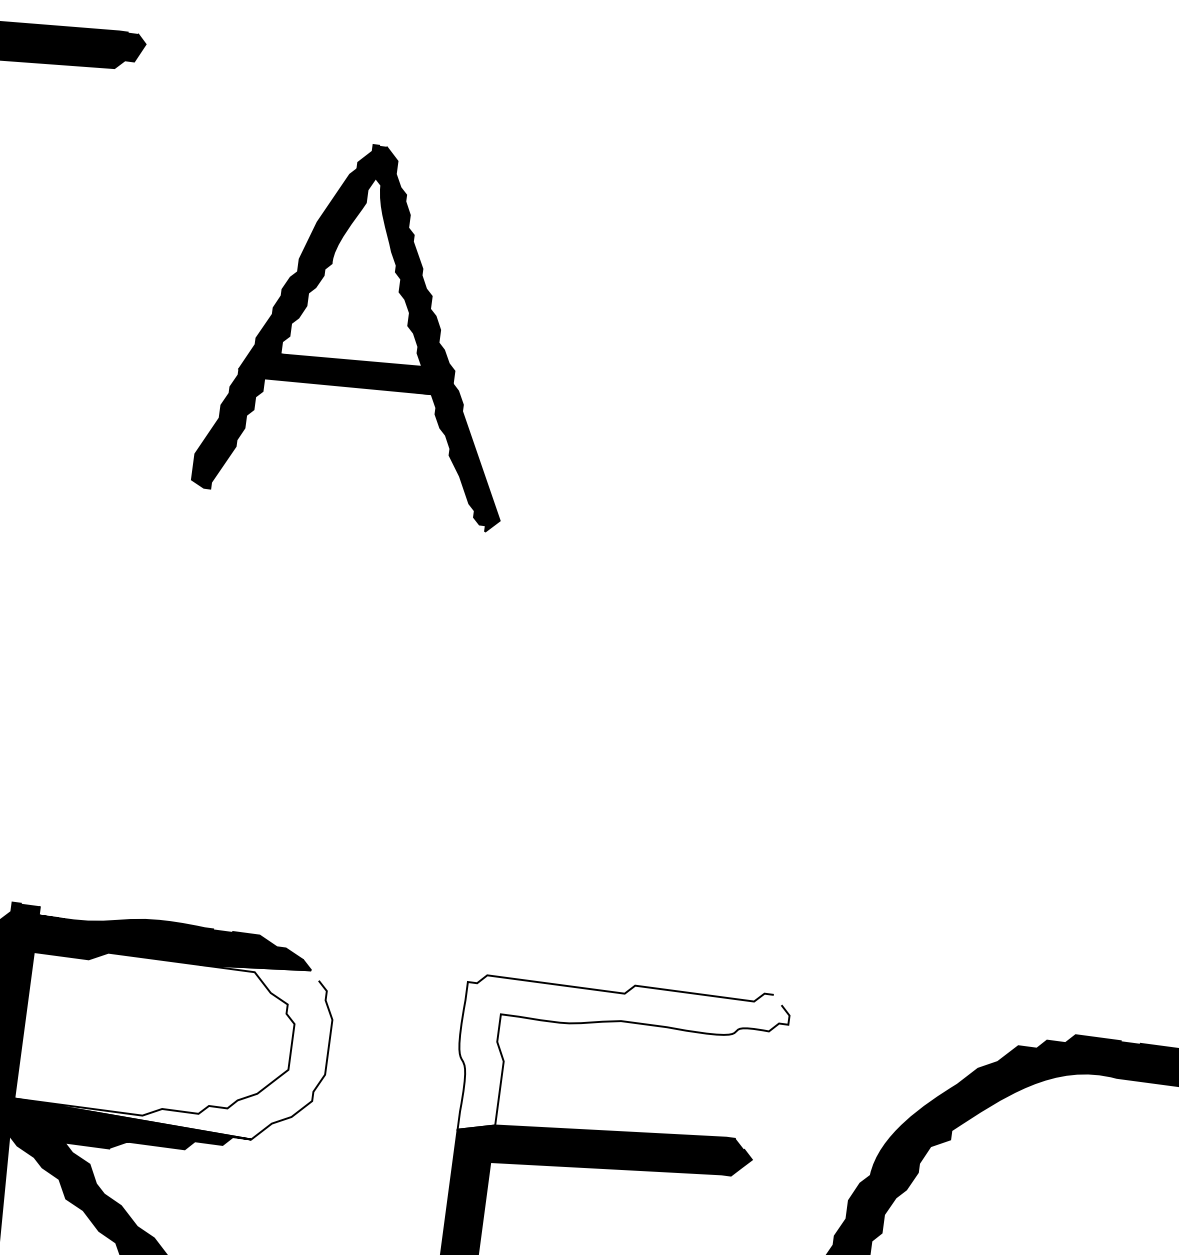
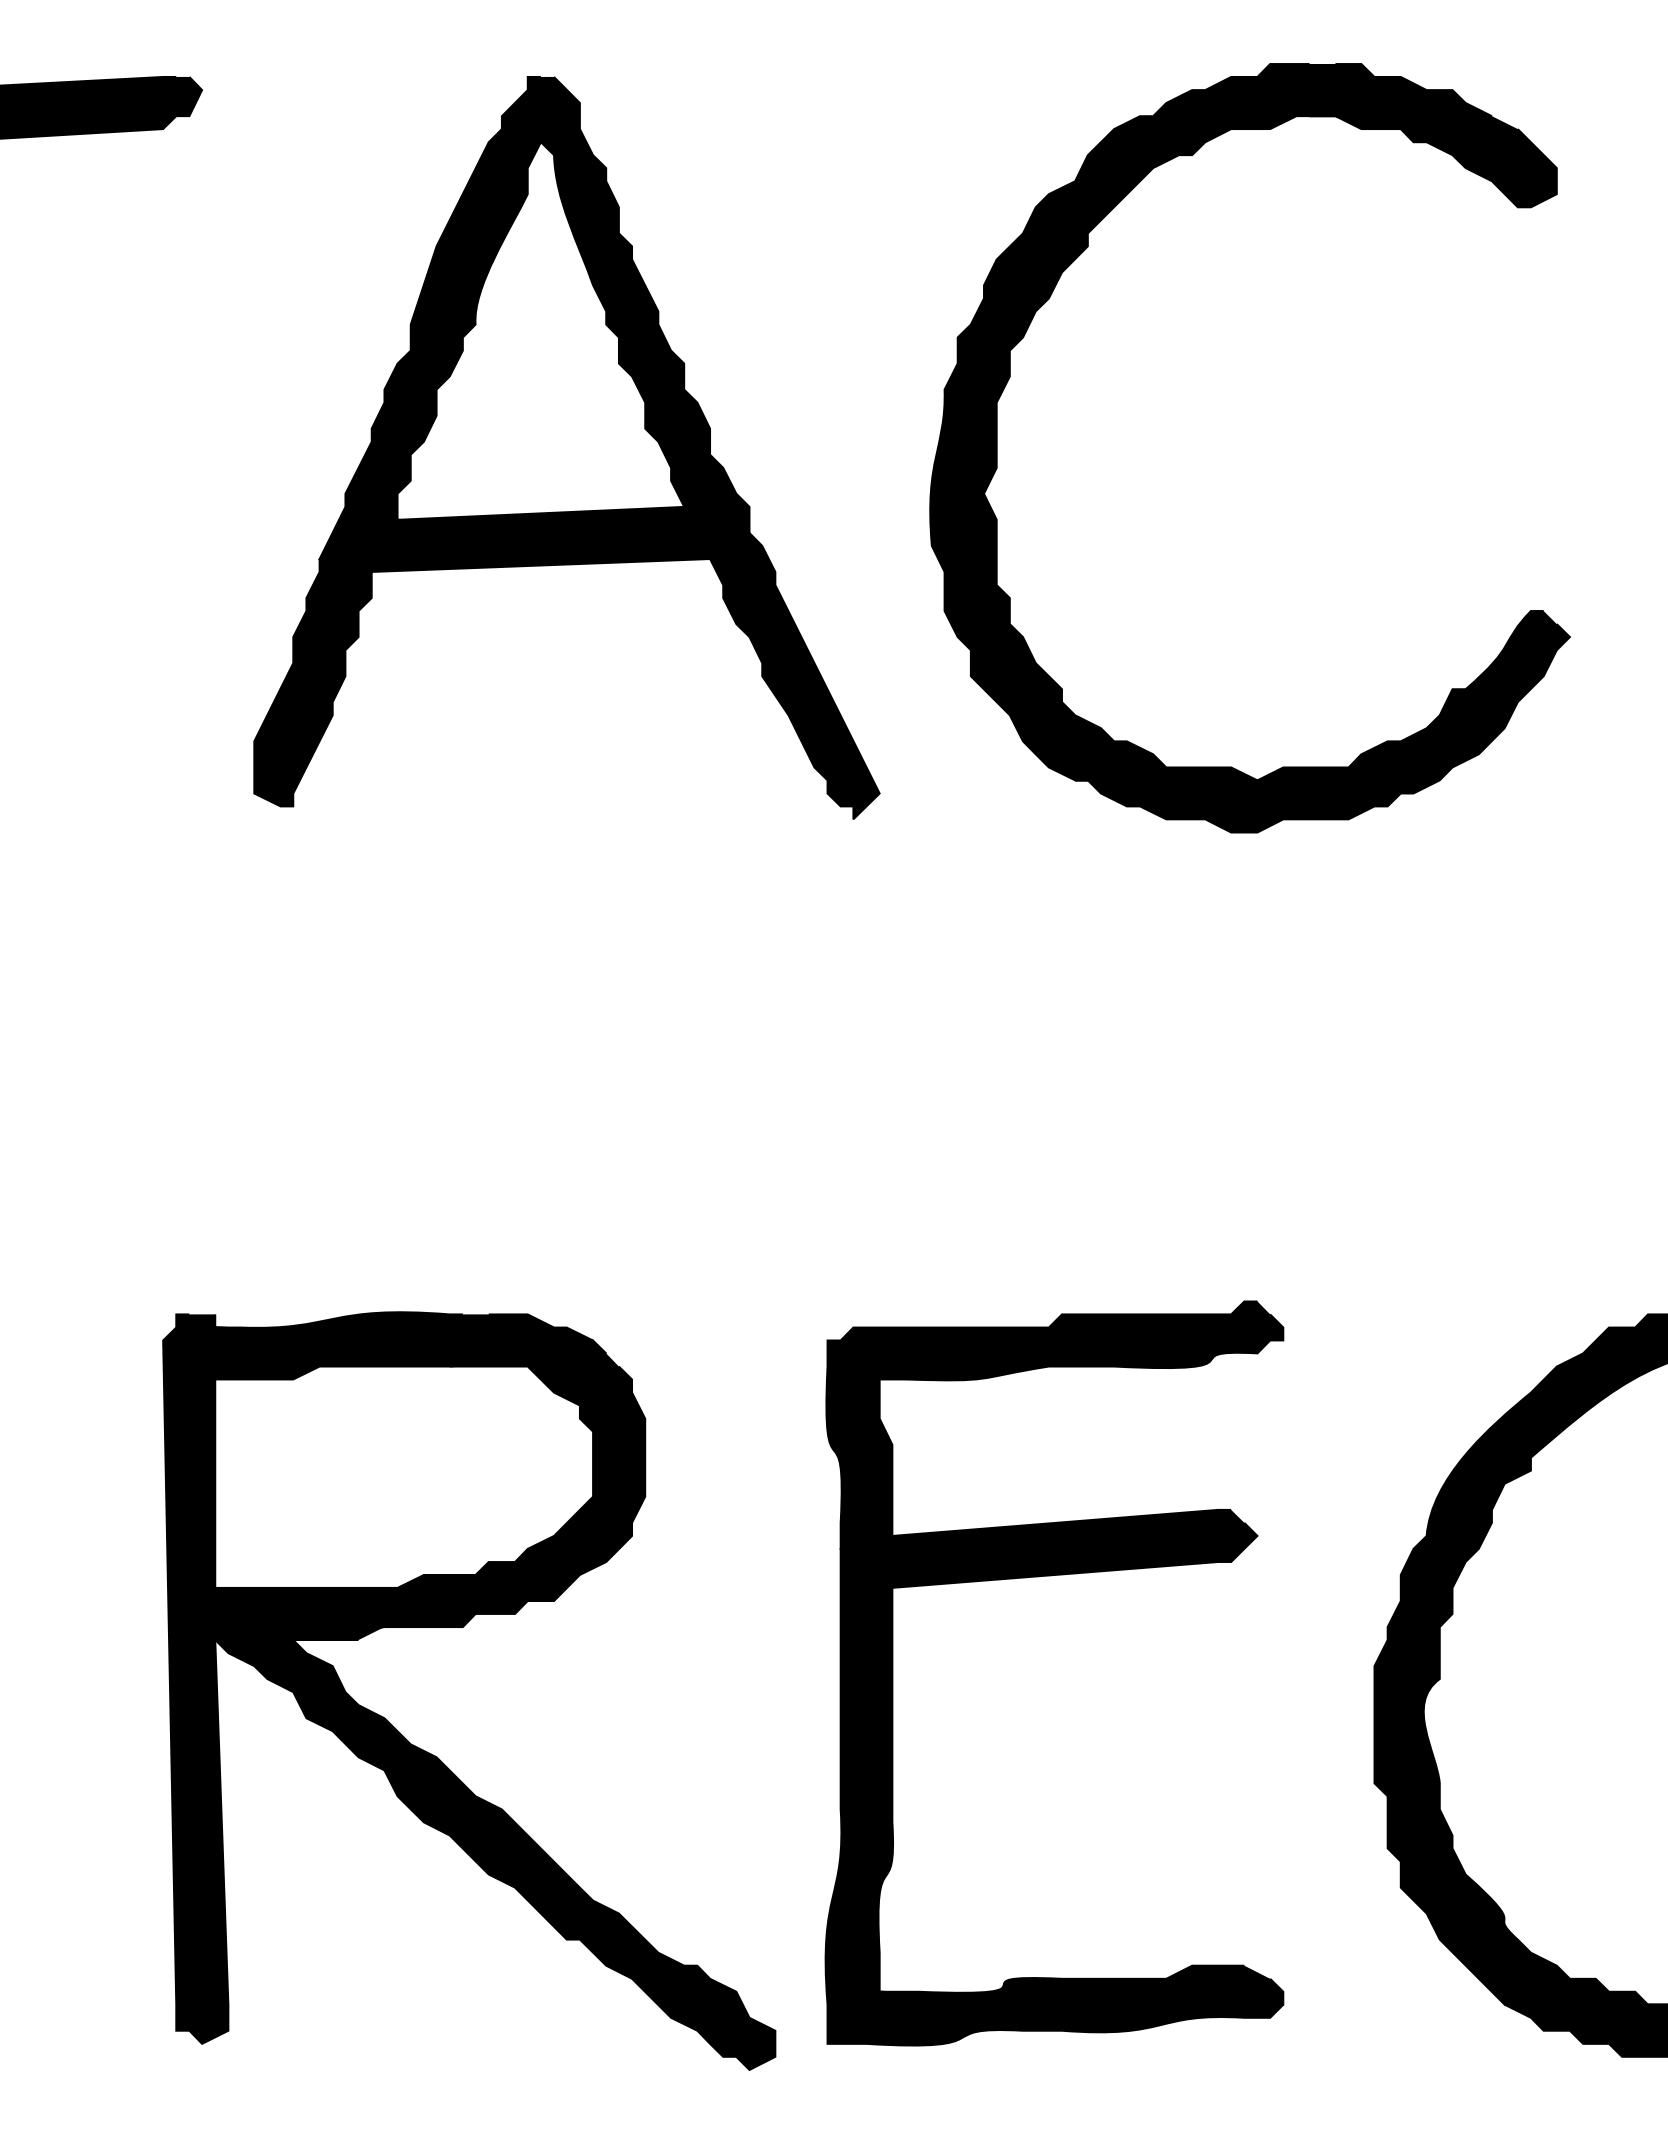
part: (686, 322) -> (1010, 377), added
part: (368, 329) -> (566, 447), size x1.43
fill: (175, 1041) -> (430, 1477), added
fill: (619, 1062) -> (1054, 1424), added

